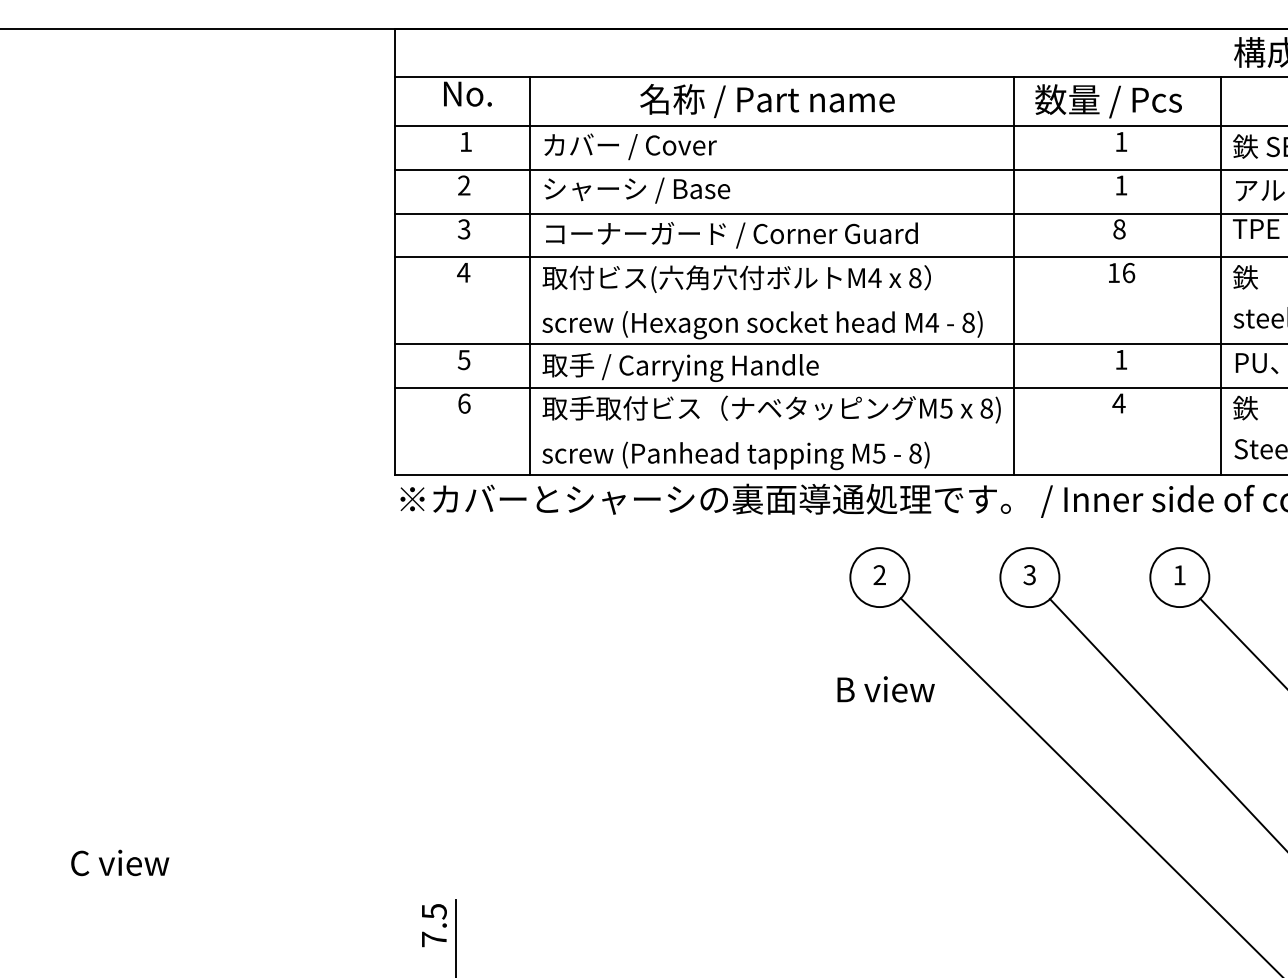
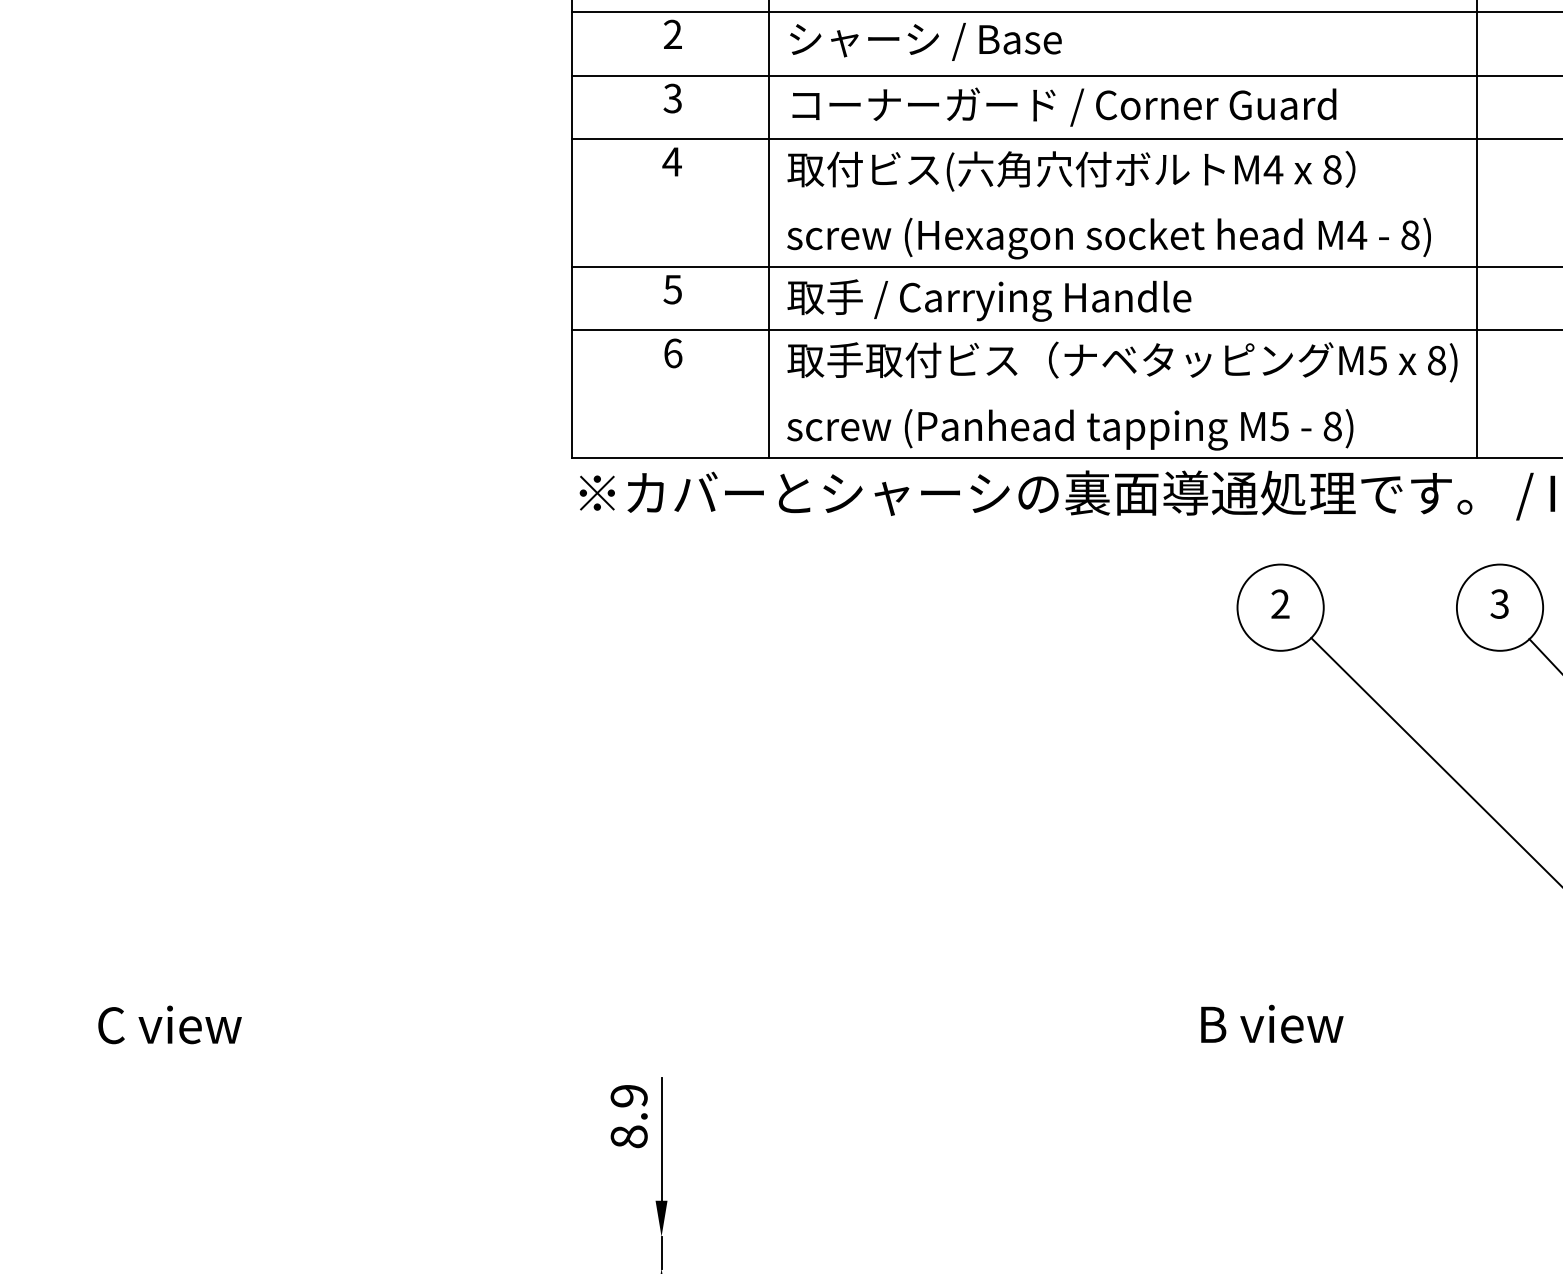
text: (885, 689) -> (1271, 1024), moved
text: (433, 925) -> (628, 1116), 7.5 -> 8.9

